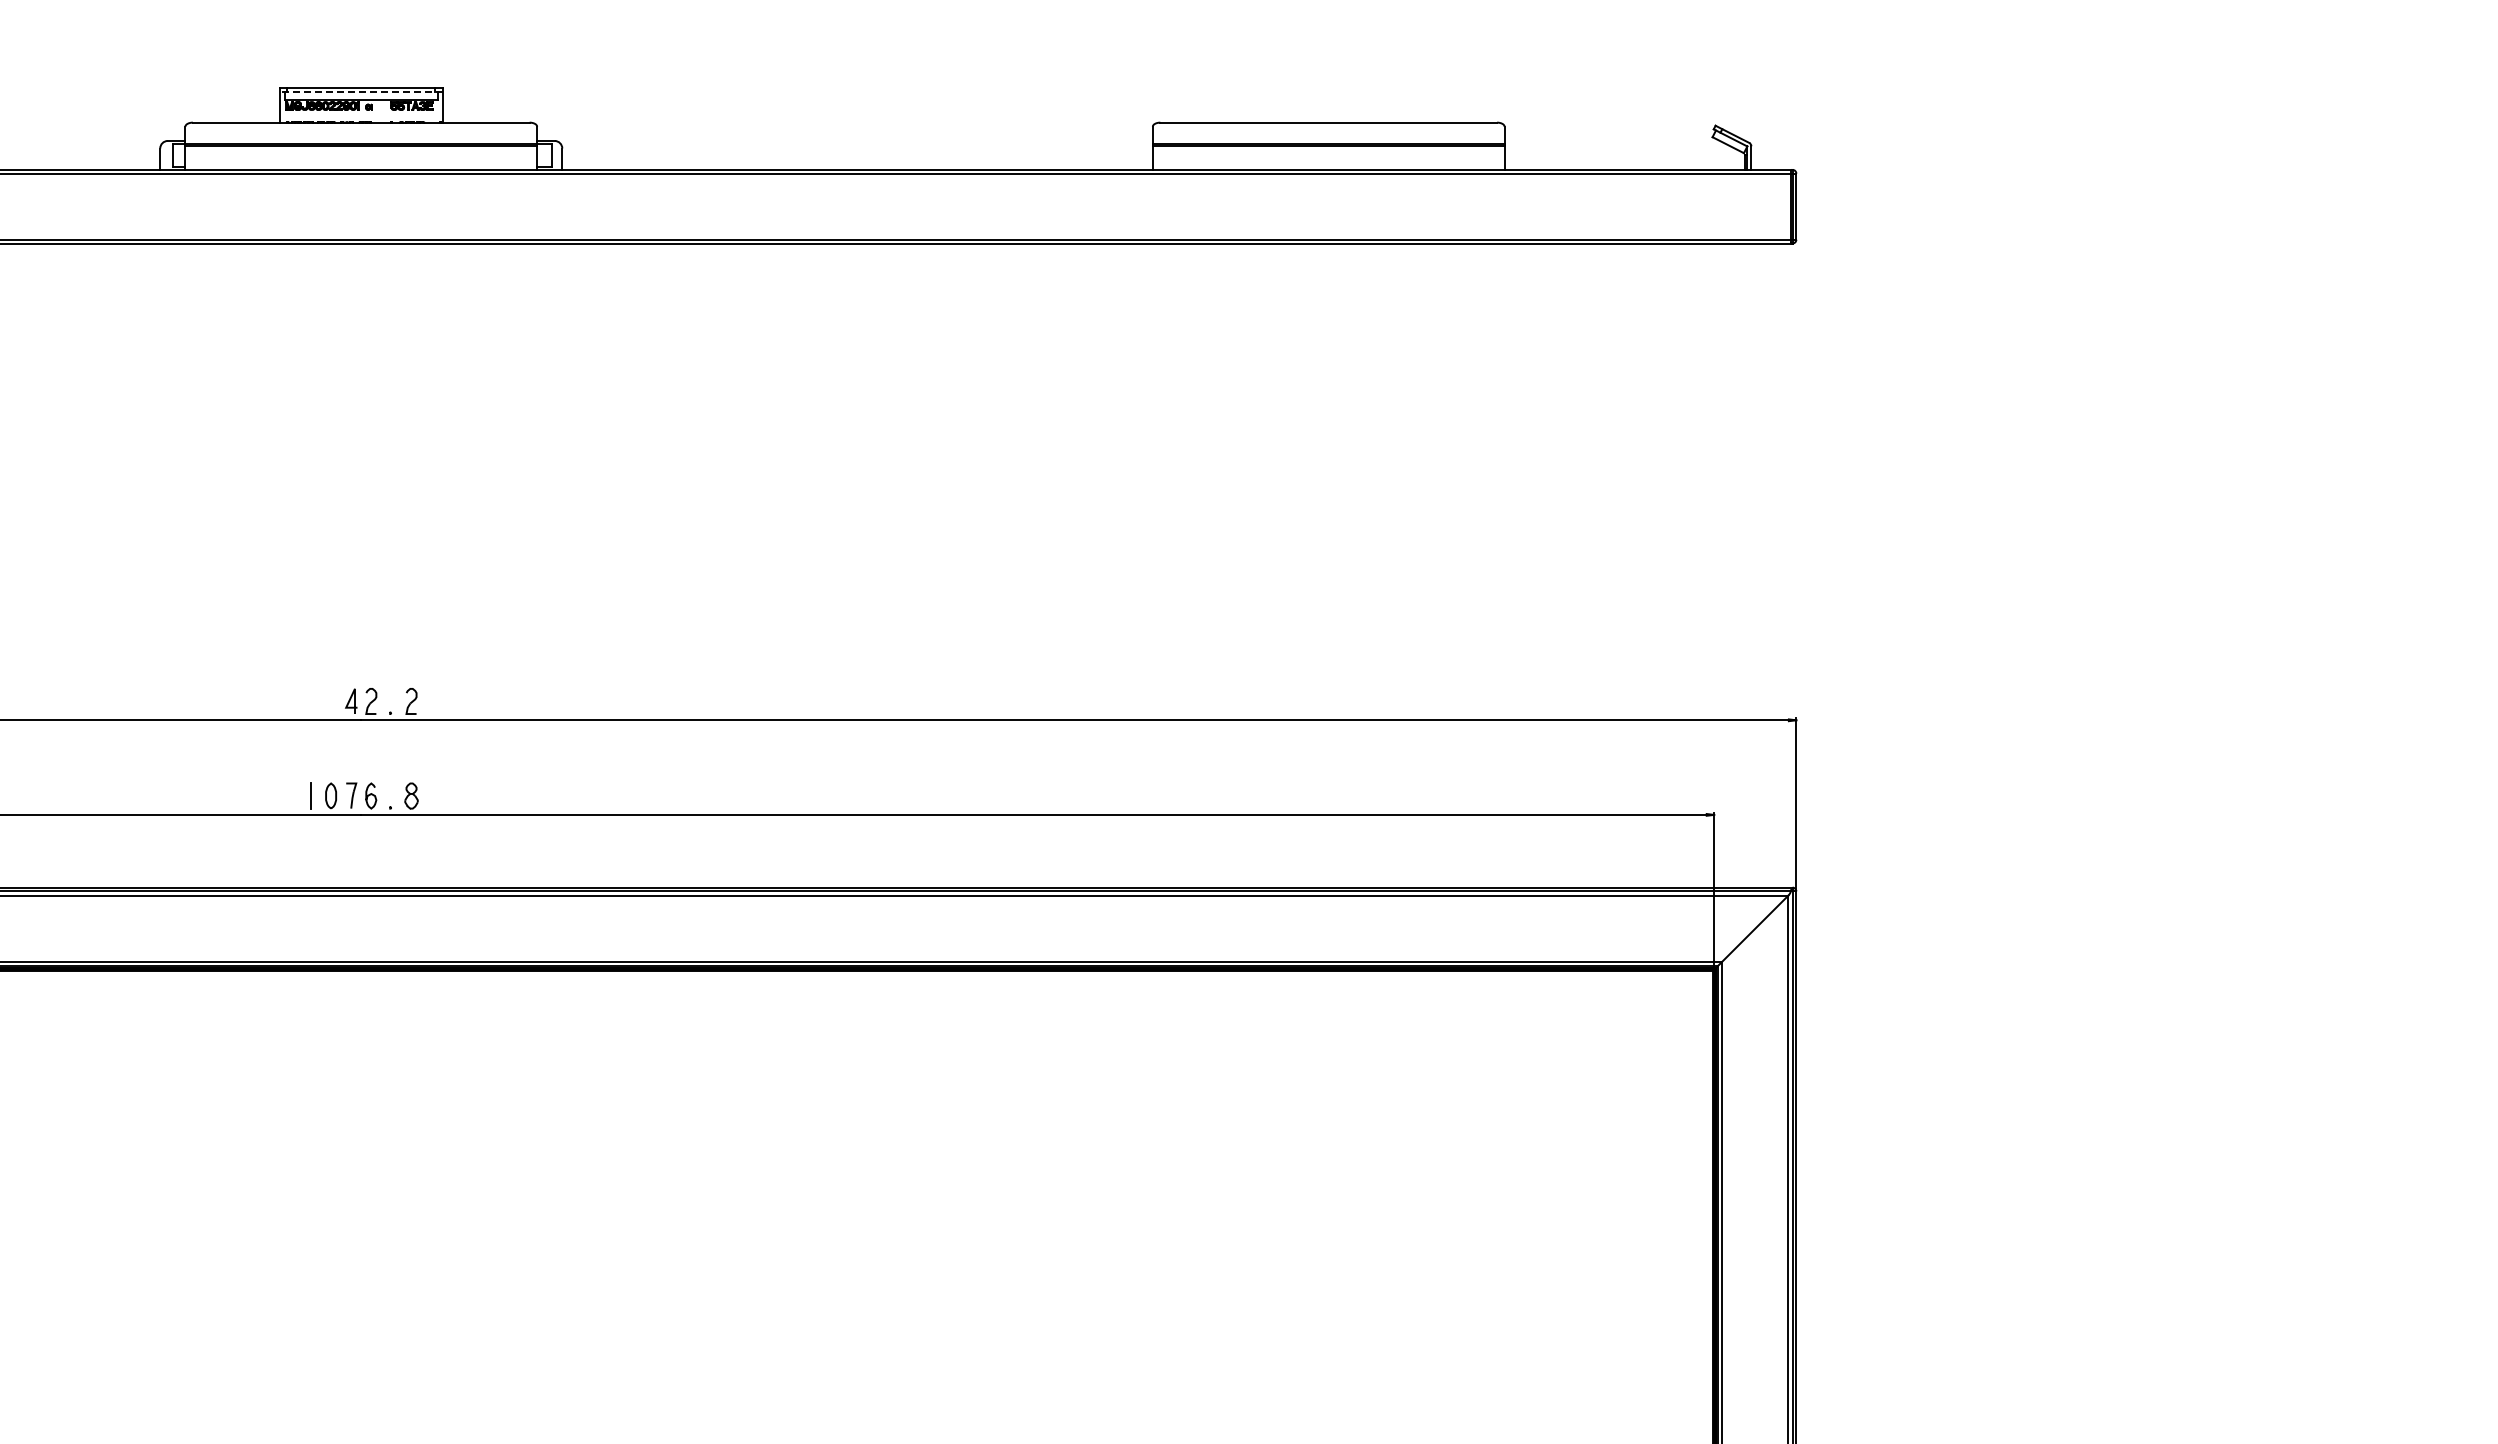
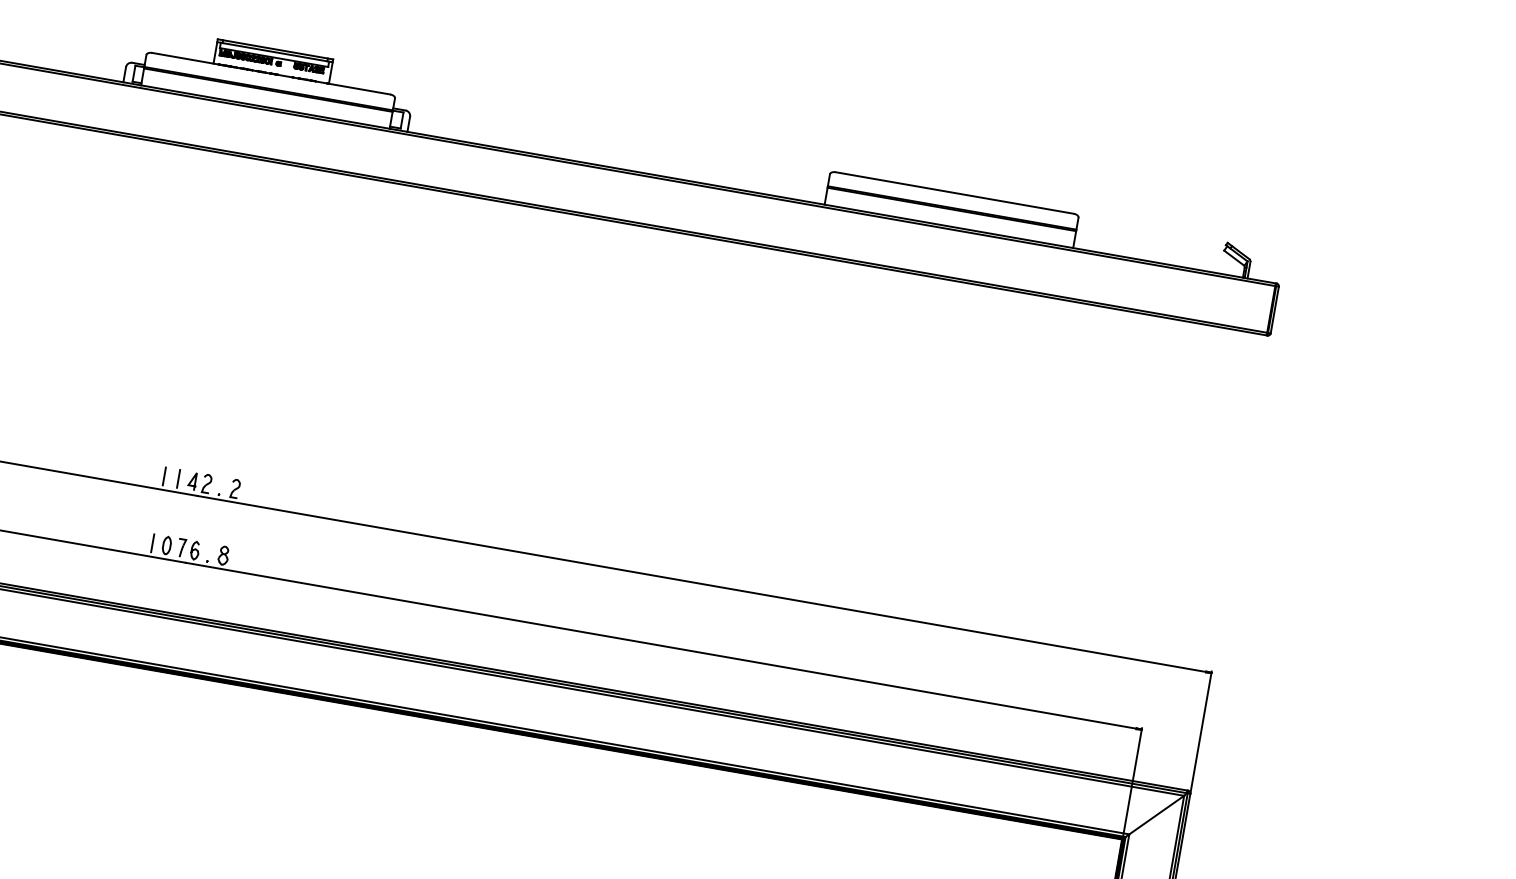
line: (361, 92) -> (275, 52), dashed -> solid
line: (311, 701) -> (164, 476), added
line: (331, 701) -> (178, 479), added

